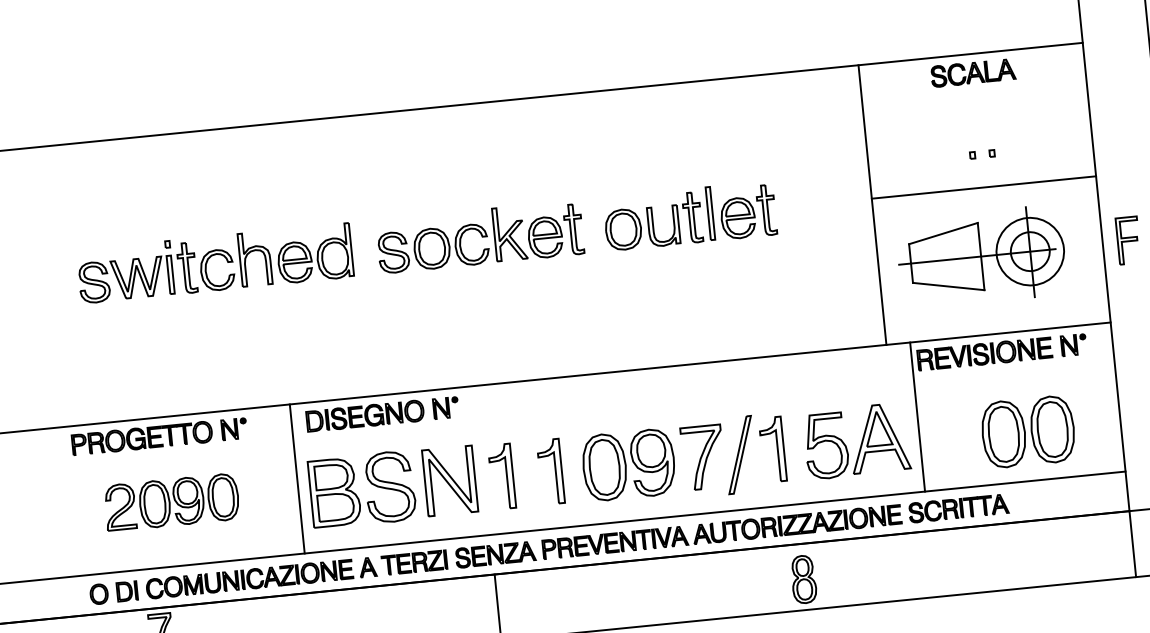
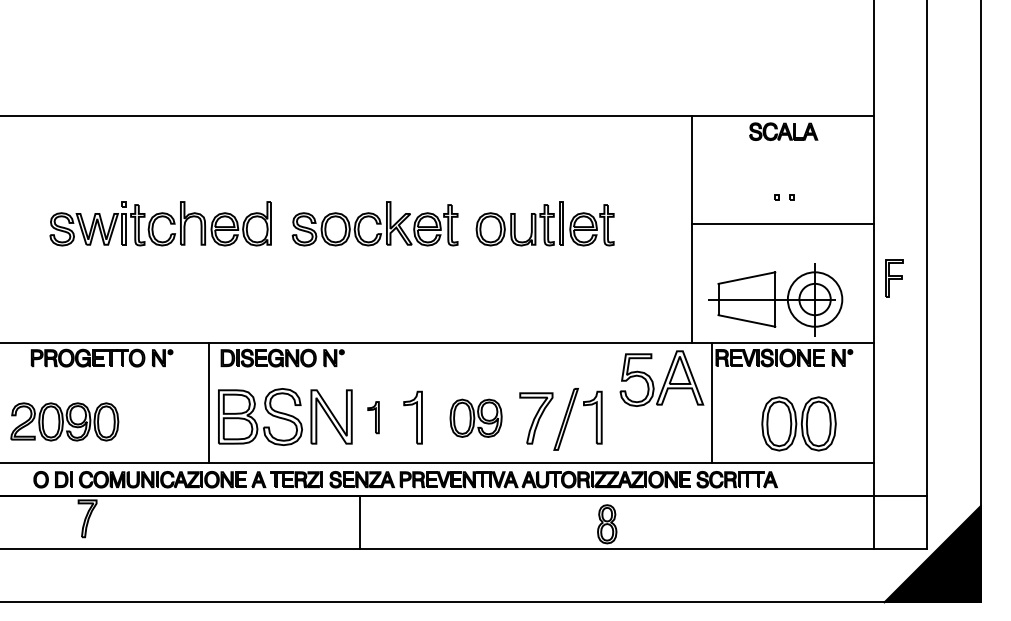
part: (981, 256) -> (775, 299), moved
part: (856, 441) -> (661, 378), moved
part: (627, 463) -> (475, 417), size x0.7
part: (501, 476) -> (373, 417), size x0.6
part: (171, 501) -> (64, 421), moved

